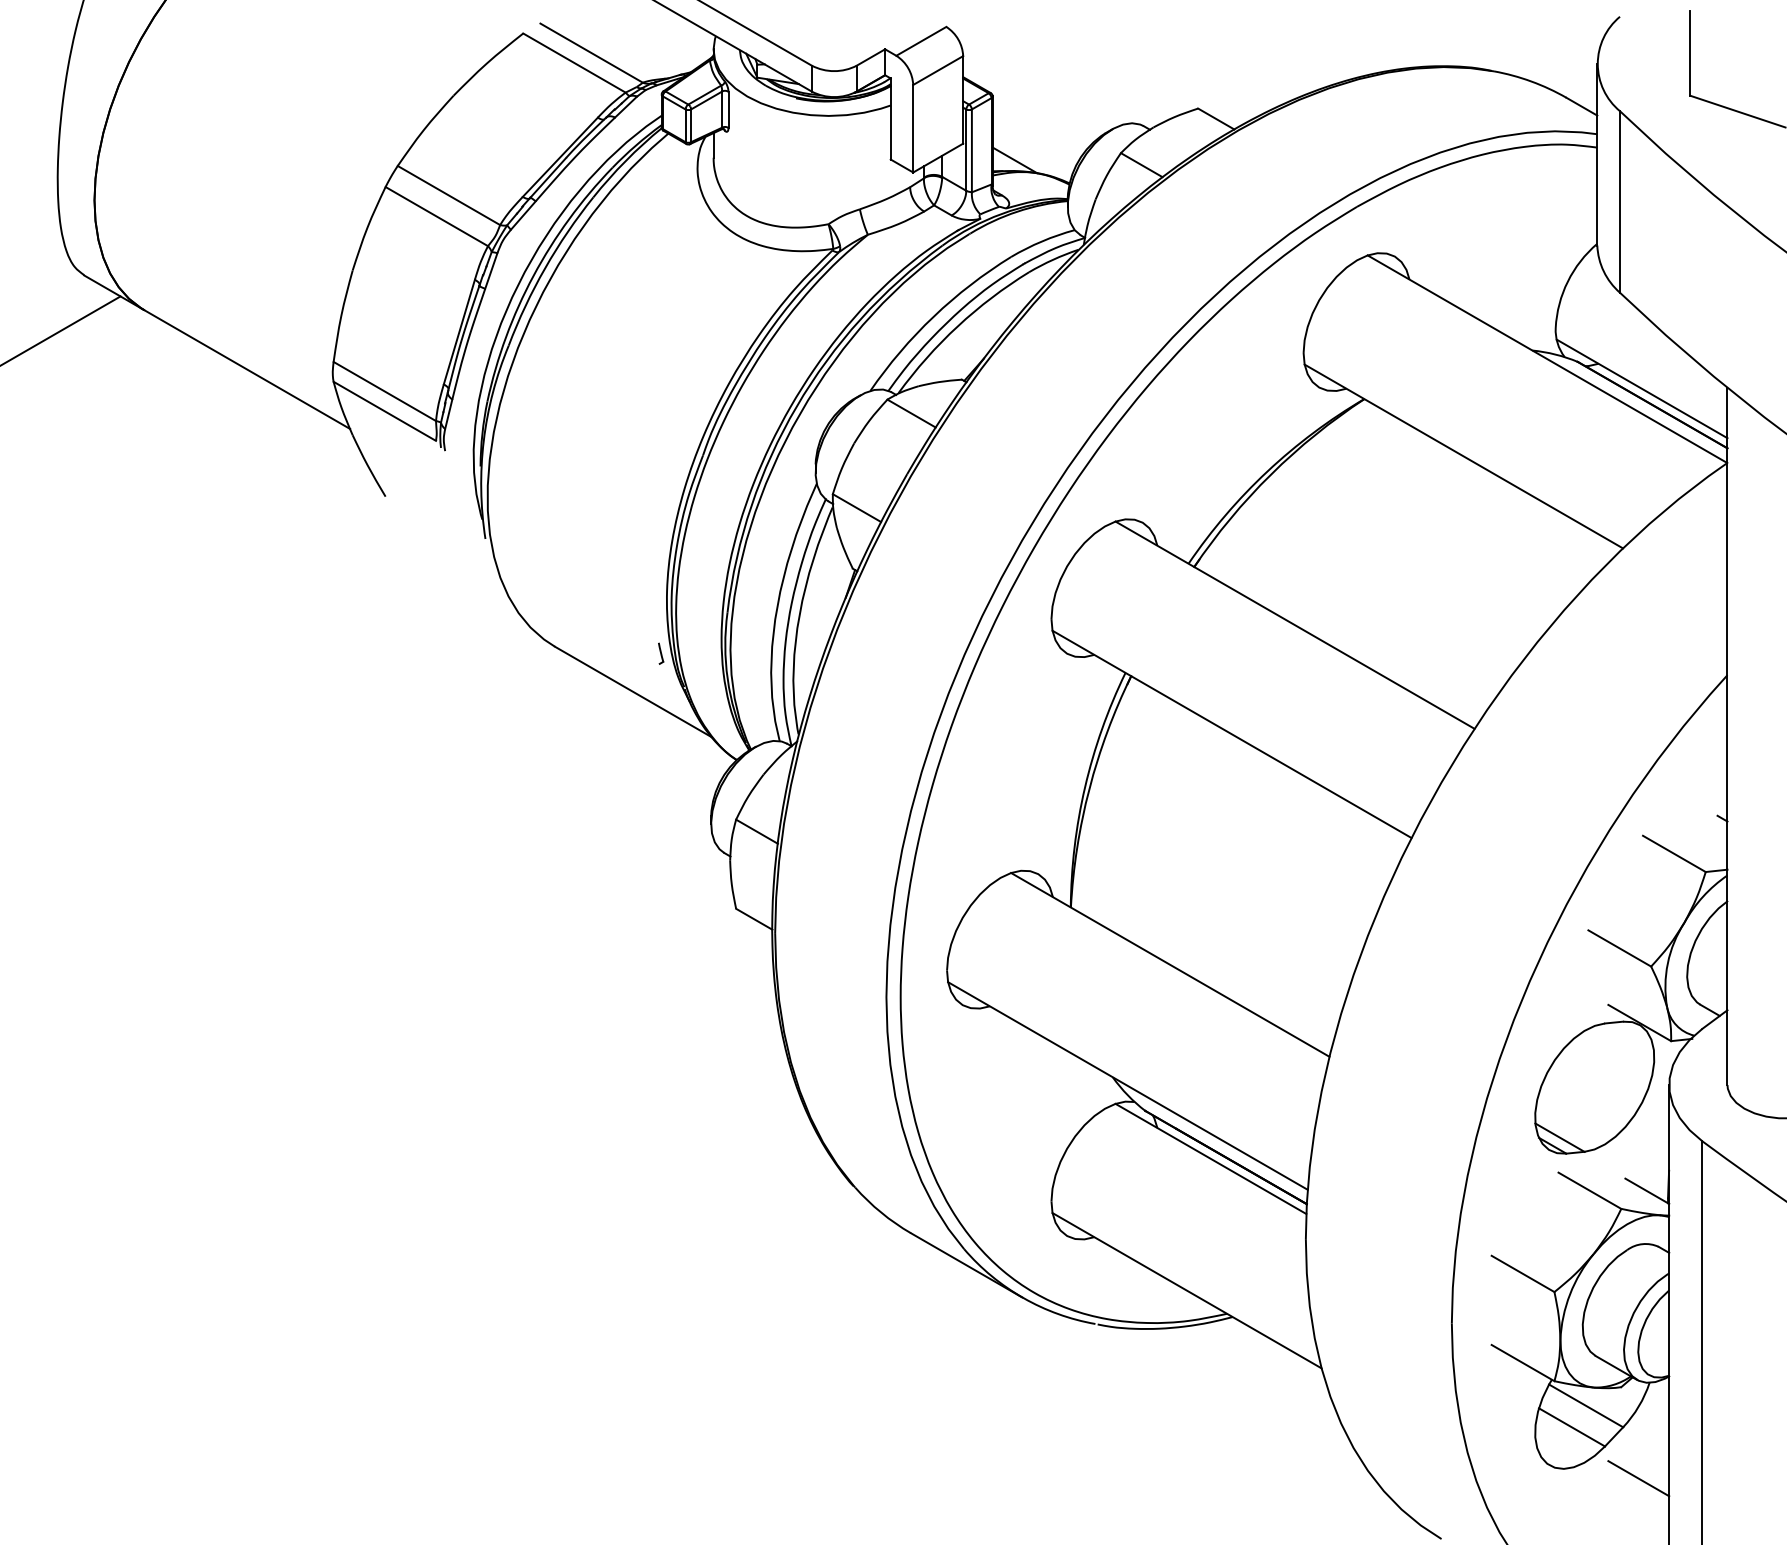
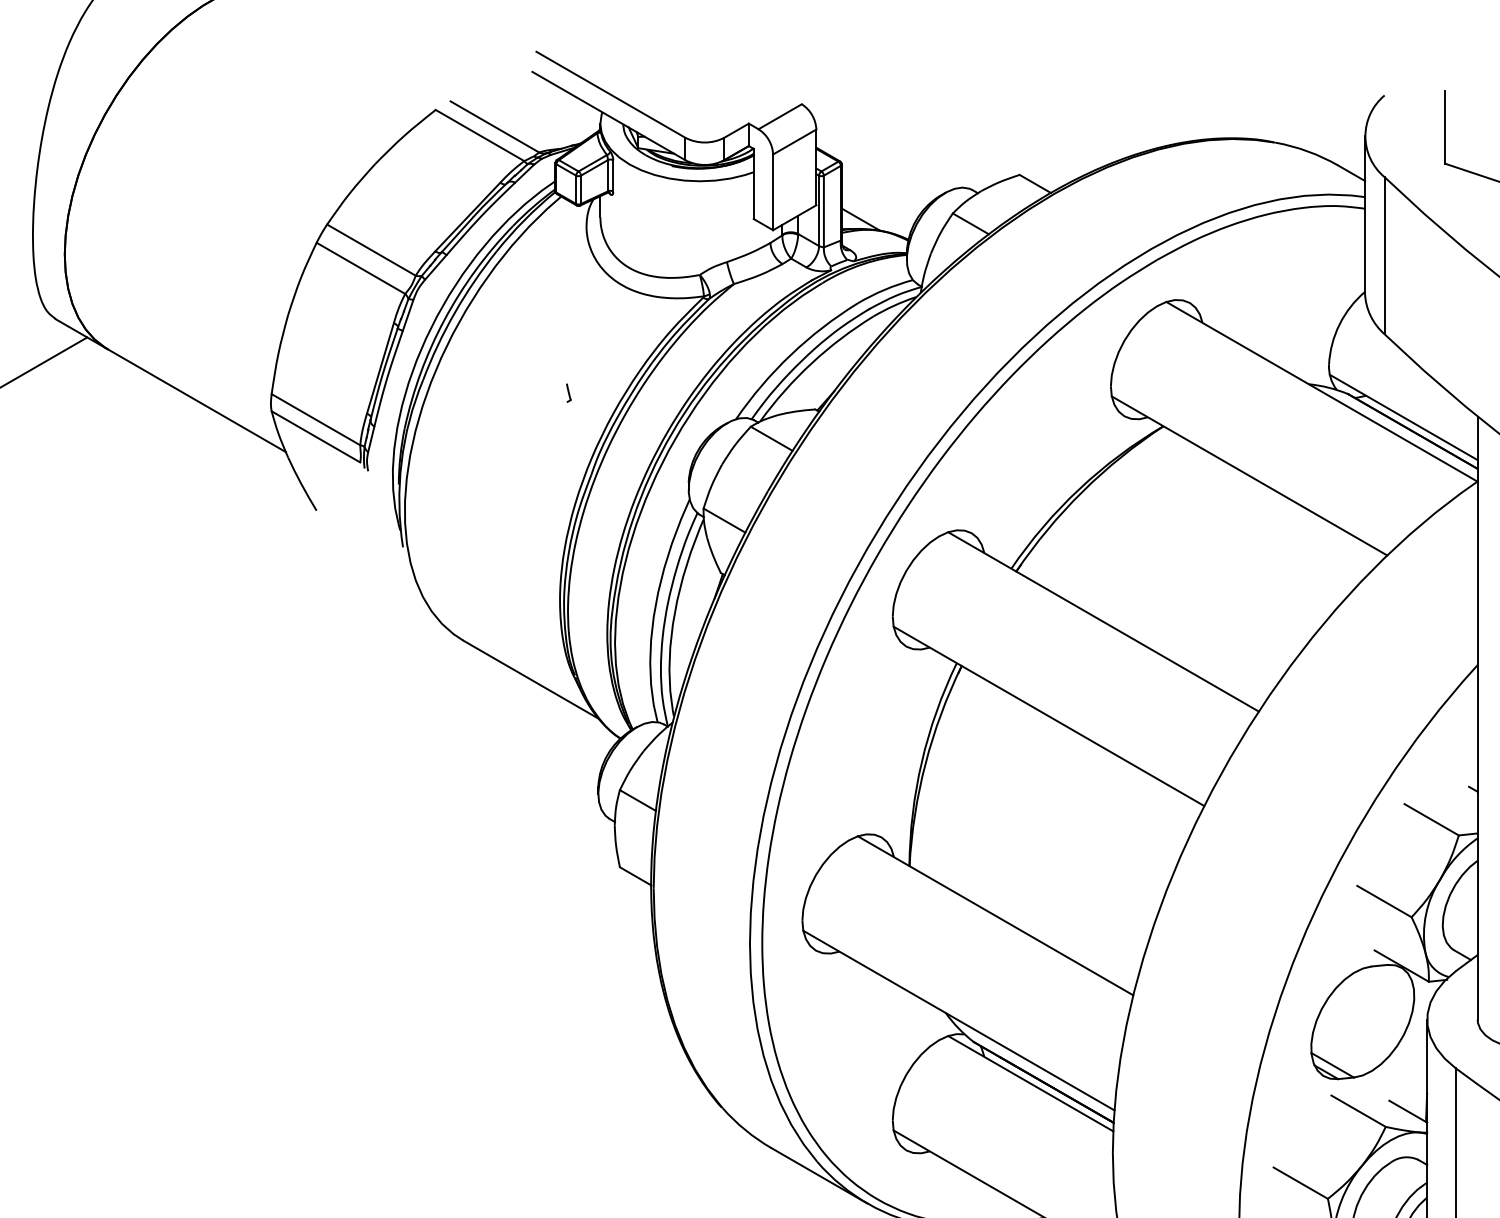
part: (661, 653) -> (569, 392), moved

